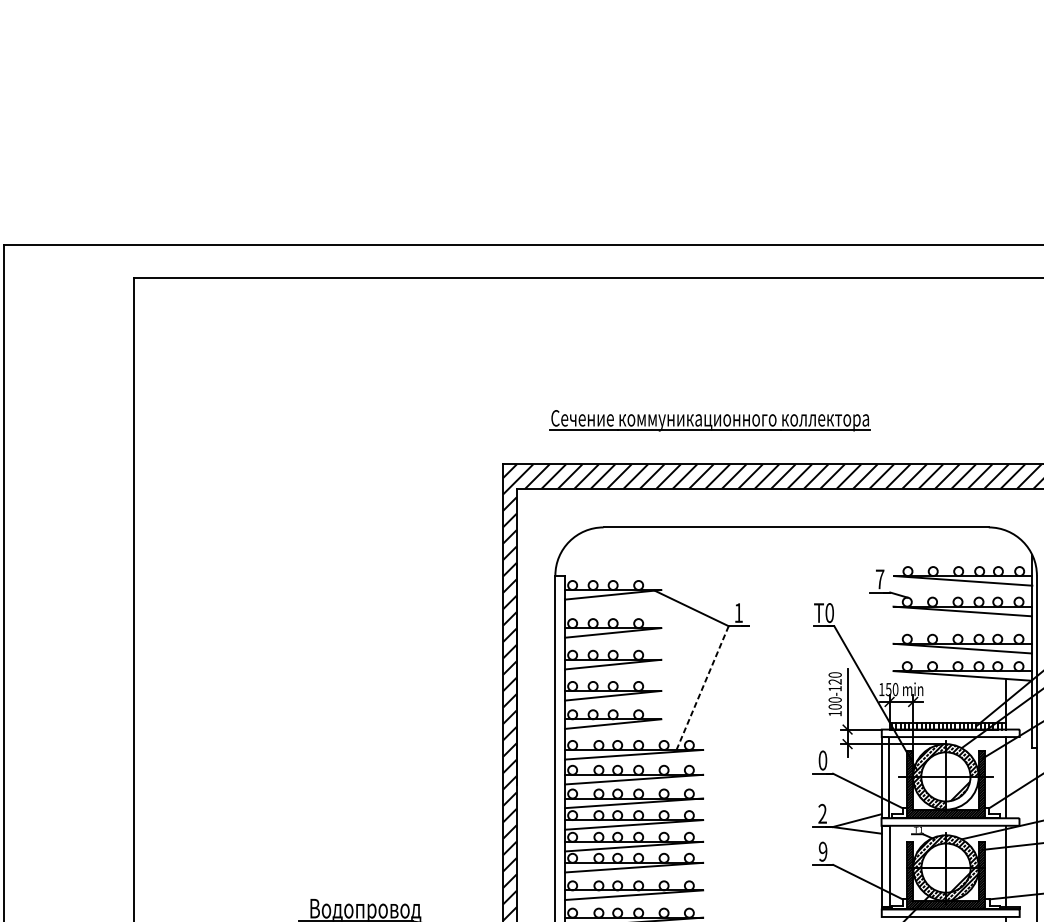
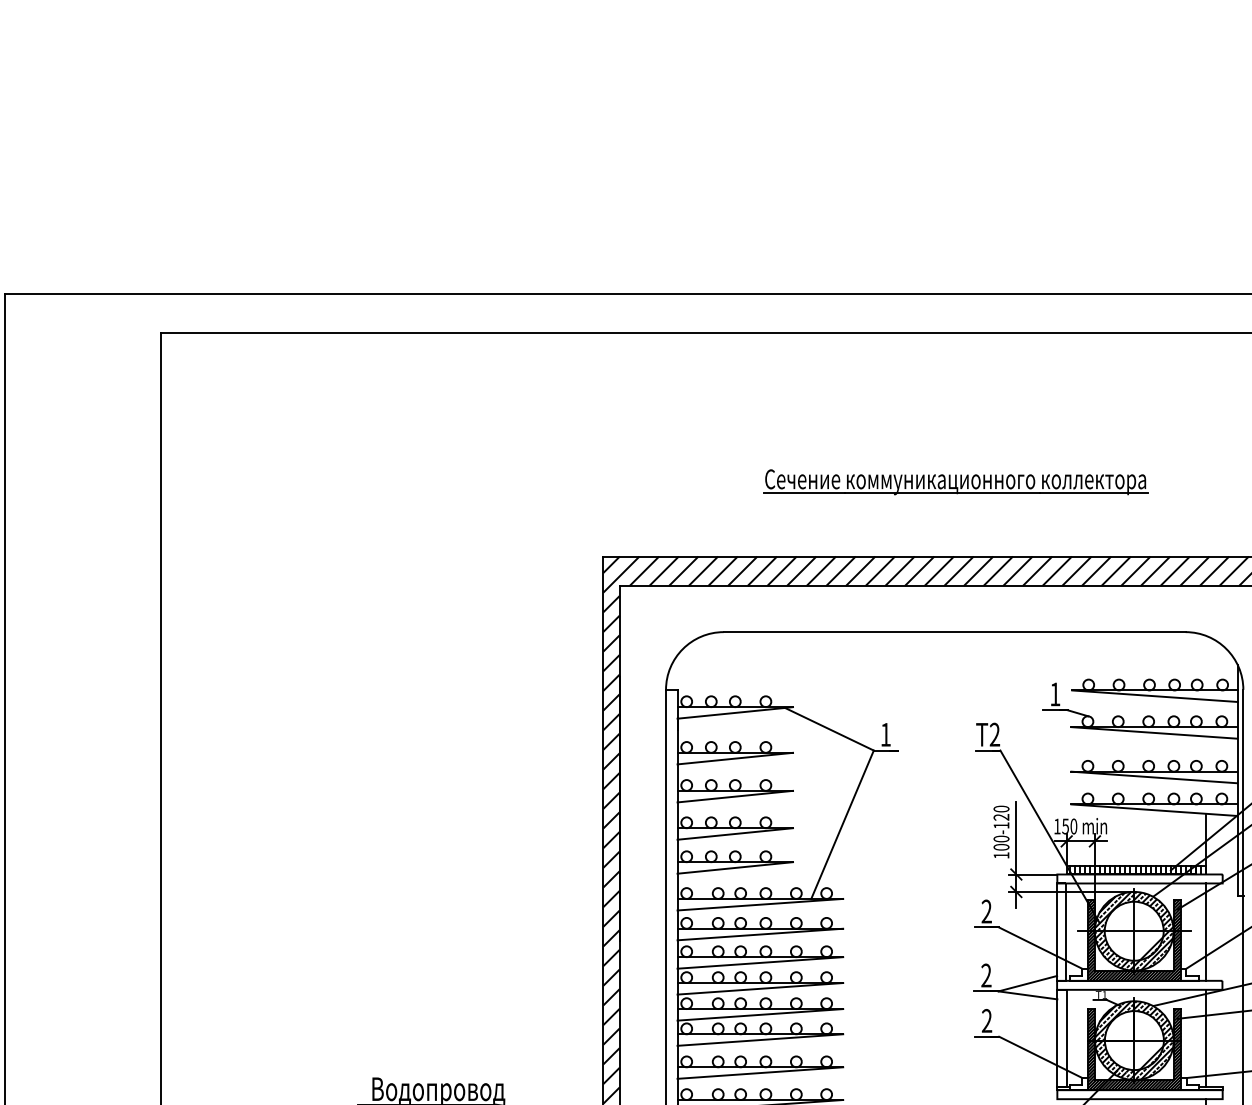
part: (710, 420) -> (955, 482), moved
text: (880, 579) -> (1055, 694), 7 -> 1
text: (829, 612) -> (994, 734), 0 -> 2
line: (702, 687) -> (842, 824), dashed -> solid
text: (822, 760) -> (986, 911), 0 -> 2
hatch: (961, 792) -> (1153, 950), added
text: (822, 851) -> (986, 1020), 9 -> 2

